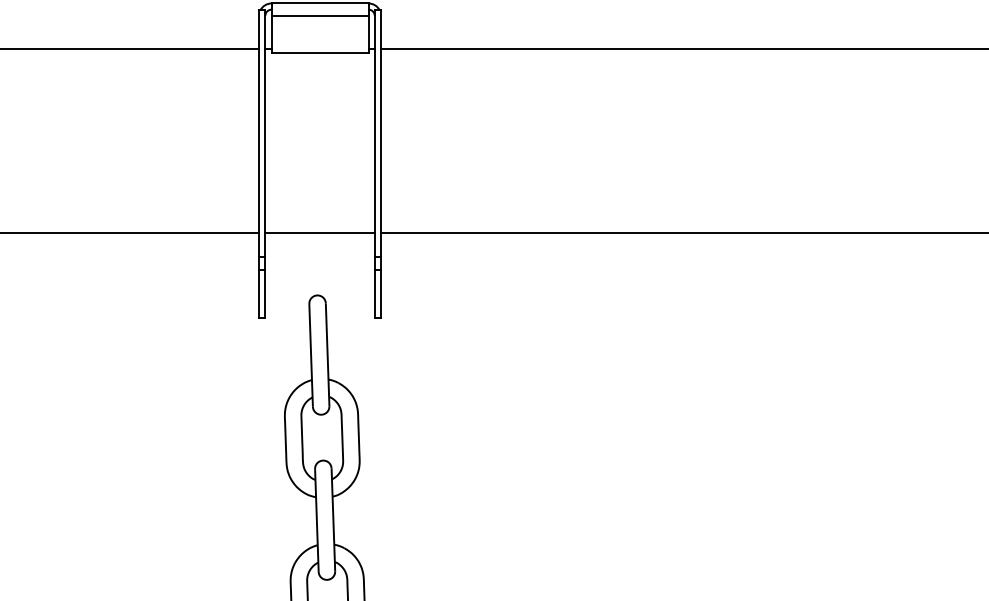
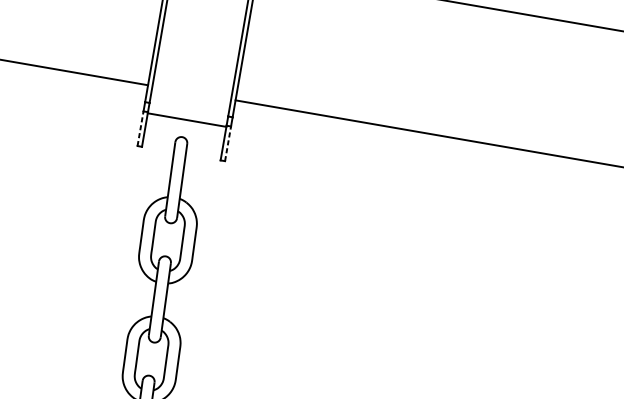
line: (319, 233) -> (186, 120), moved
line: (259, 293) -> (140, 128), solid -> dashed
line: (381, 293) -> (228, 143), solid -> dashed

